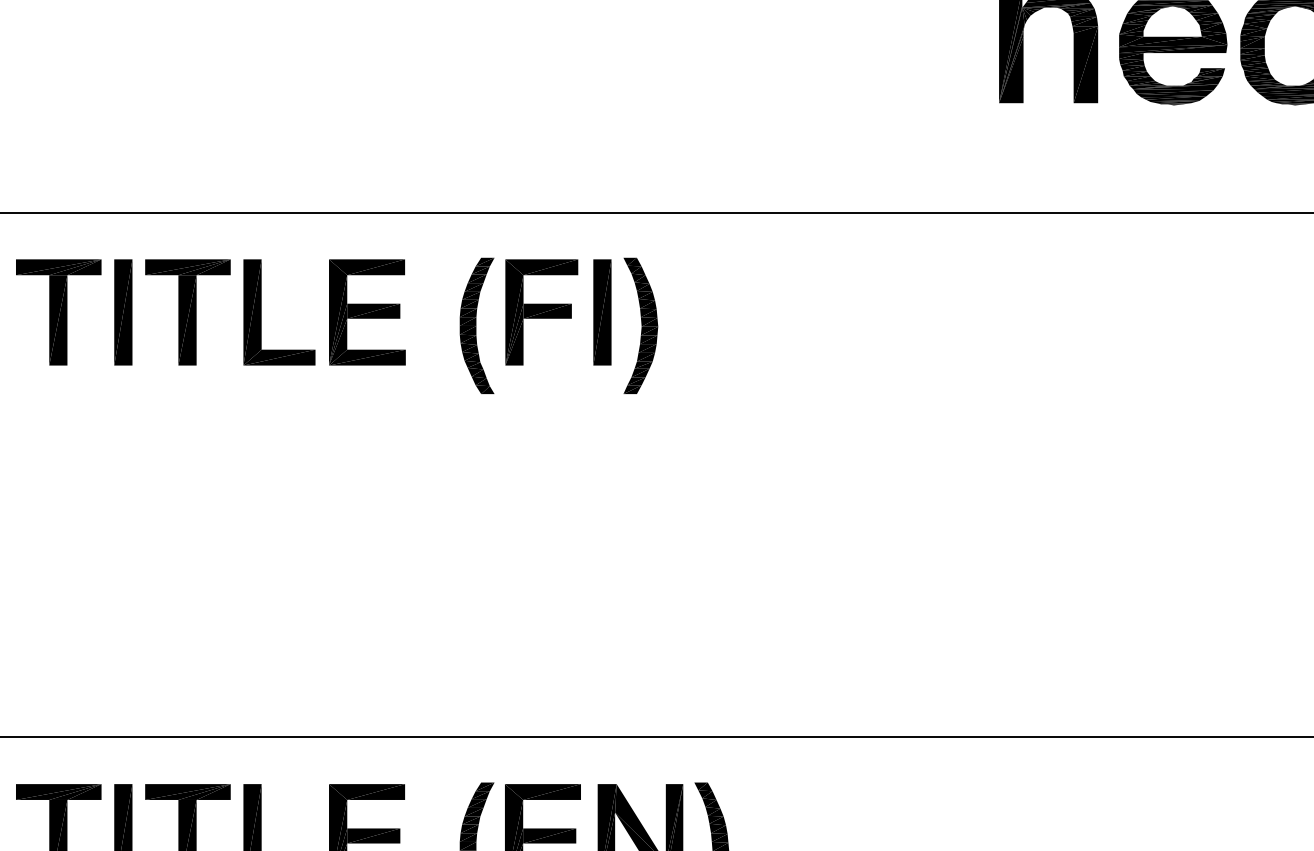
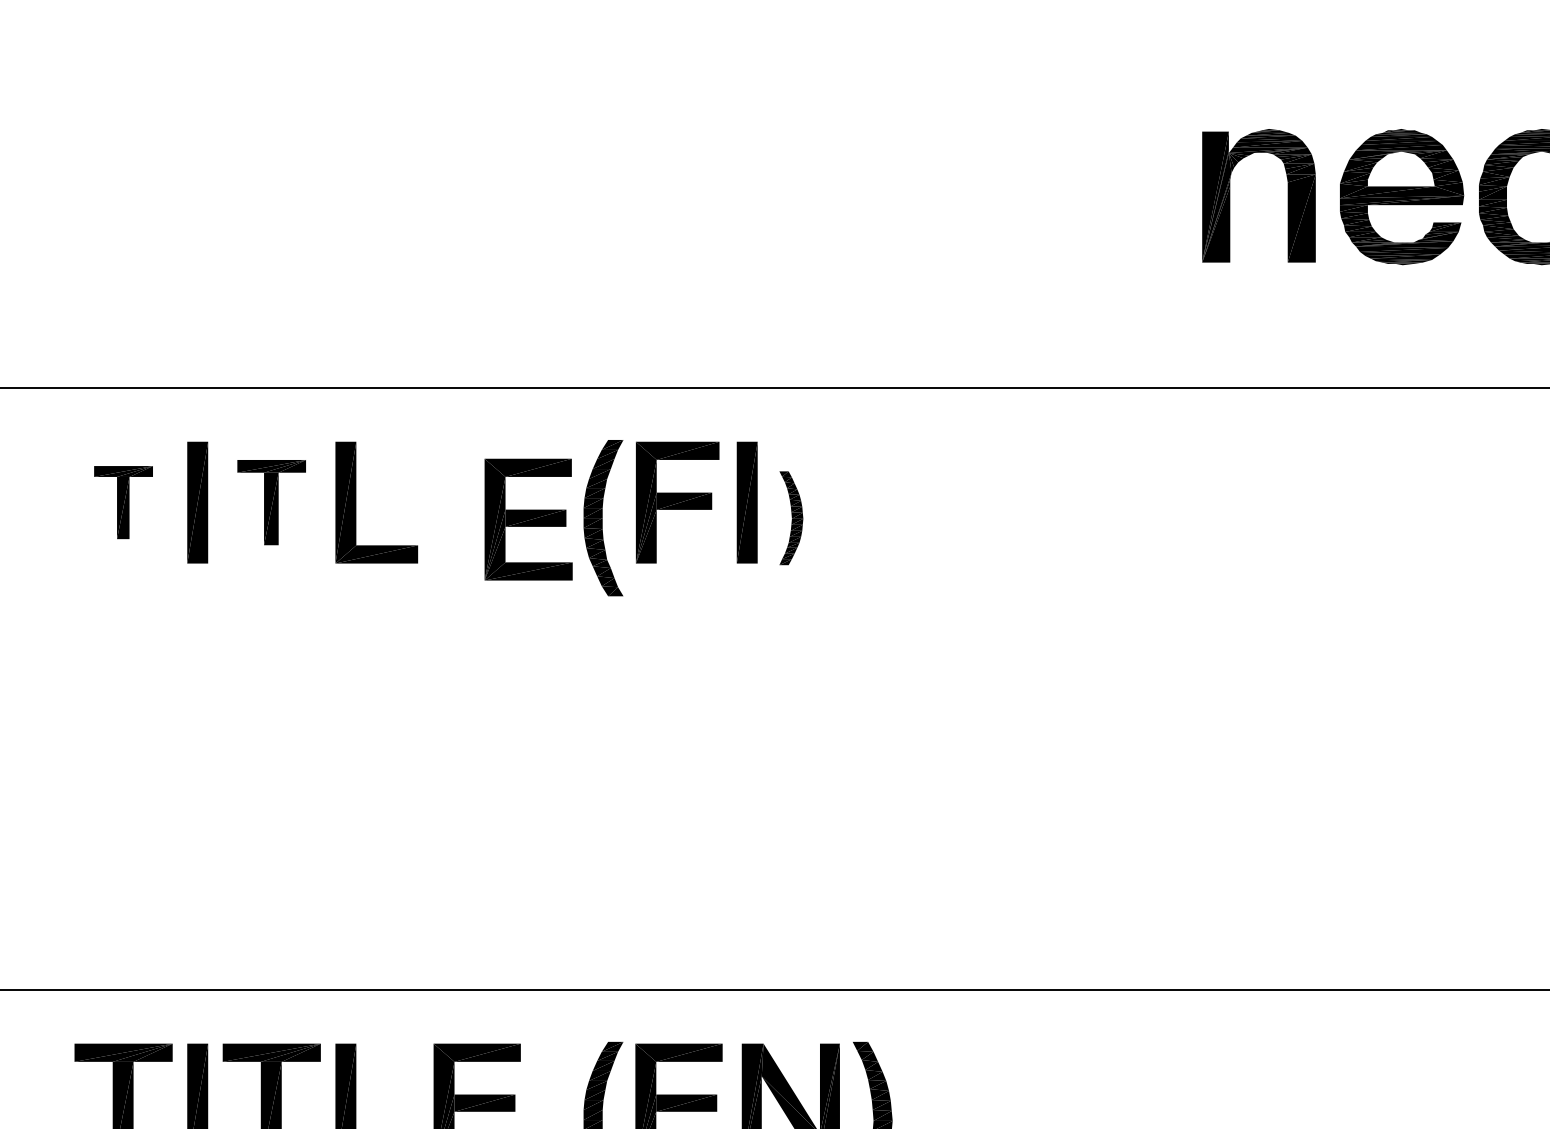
part: (58, 312) -> (123, 502), size x0.6
part: (187, 312) -> (271, 502), size x0.7
part: (367, 312) -> (528, 519), moved
part: (641, 326) -> (791, 518), size x0.6

